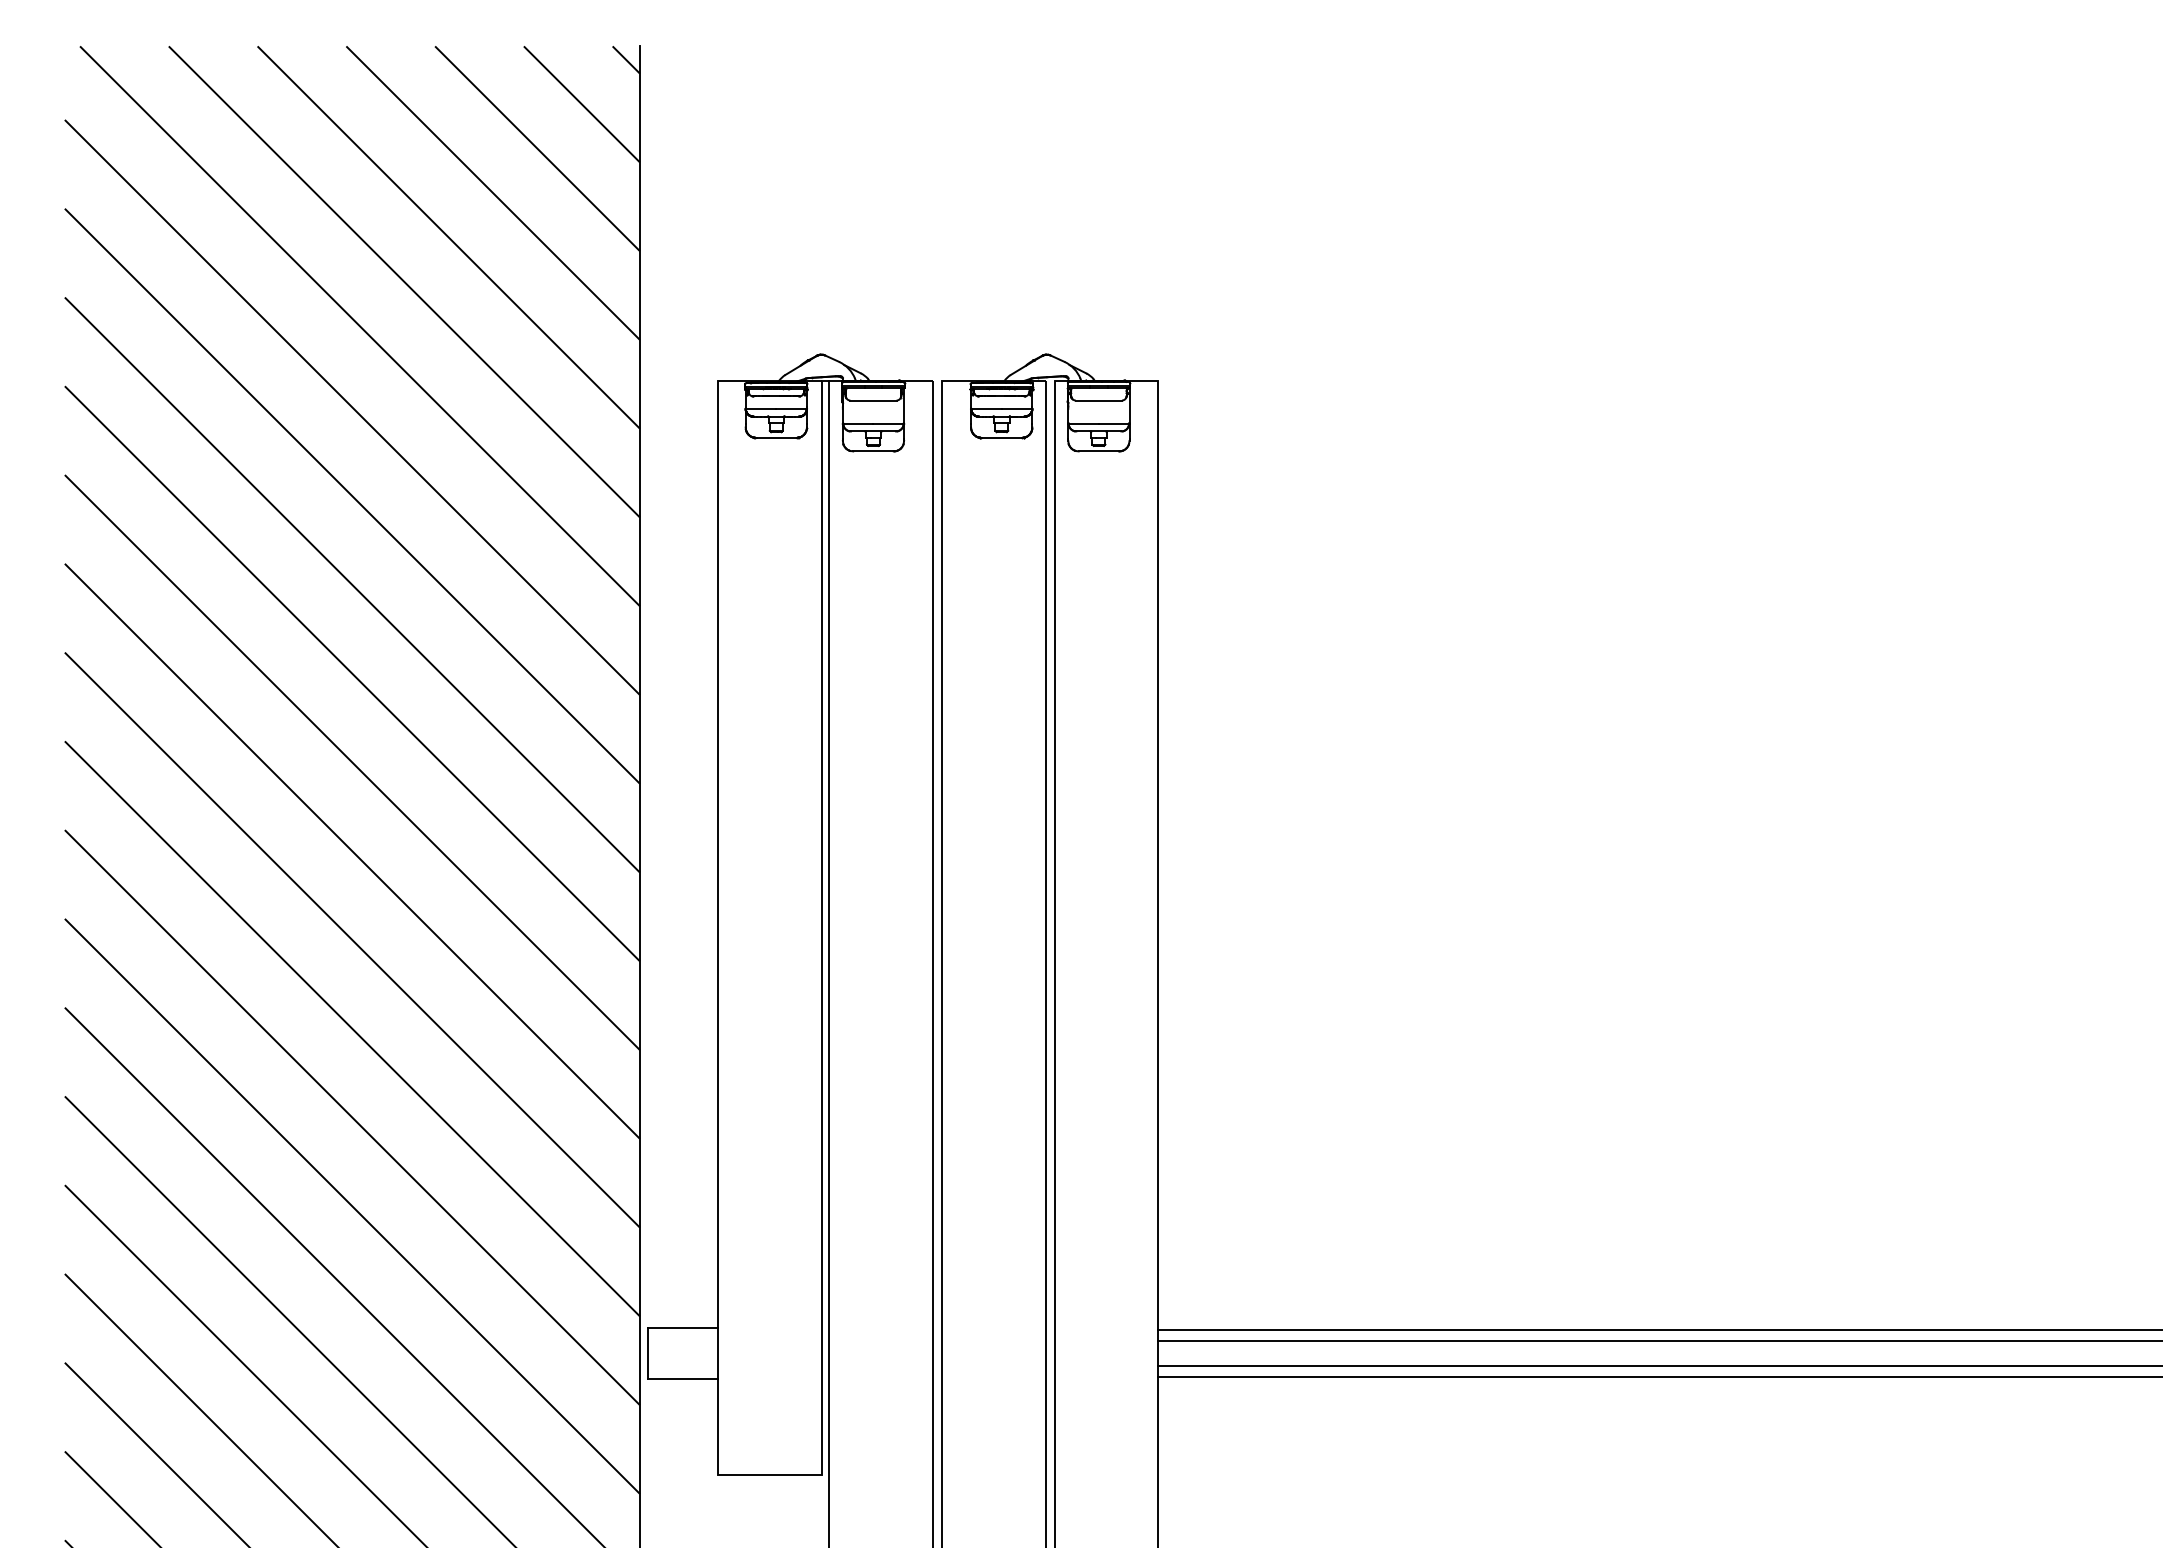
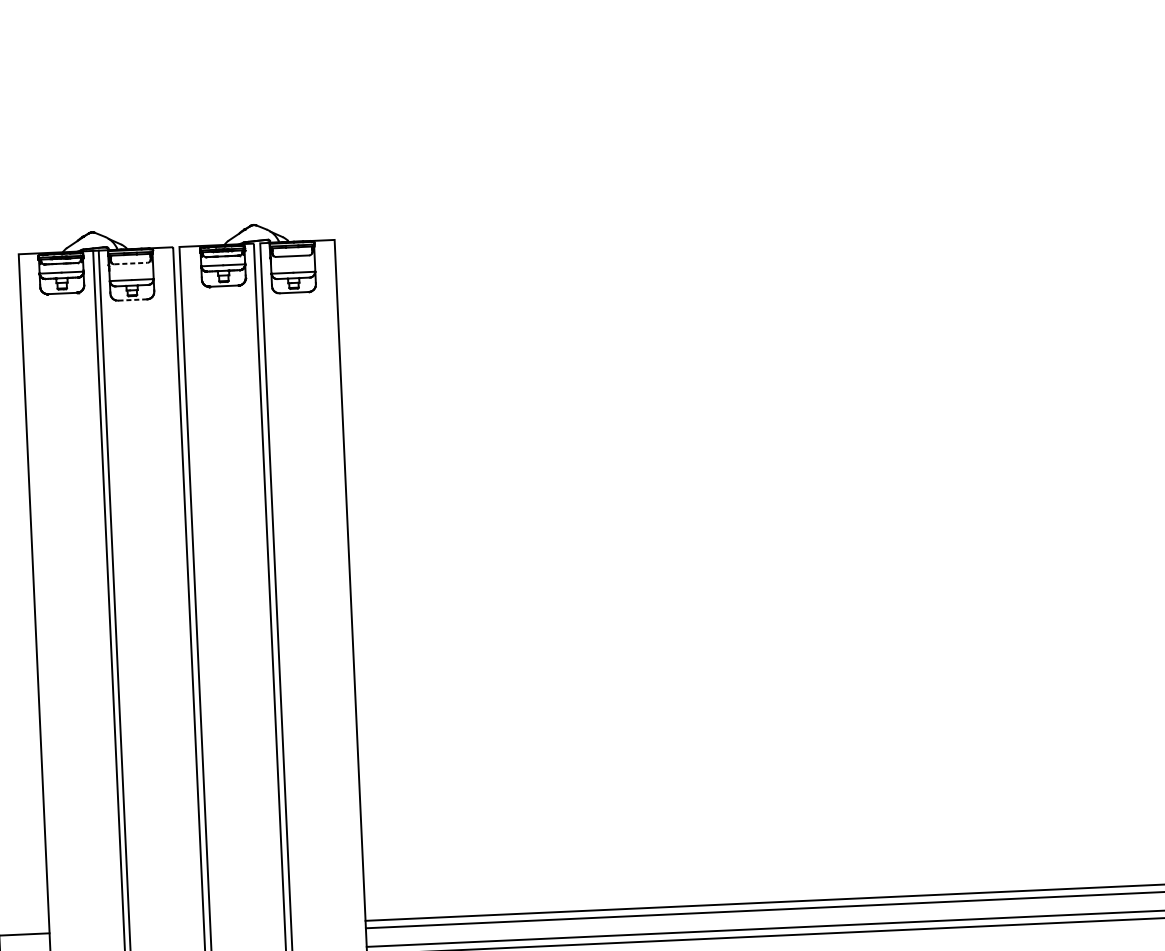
line: (873, 400) -> (131, 263), solid -> dashed
line: (873, 451) -> (132, 300), solid -> dashed

